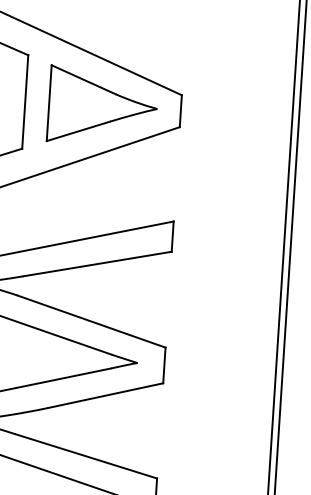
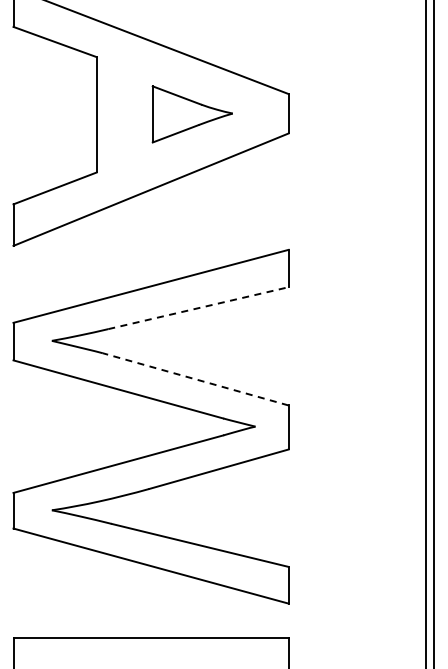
part: (102, 106) -> (192, 114), size x0.6
line: (97, 264) -> (198, 308), solid -> dashed
line: (91, 321) -> (195, 379), solid -> dashed

